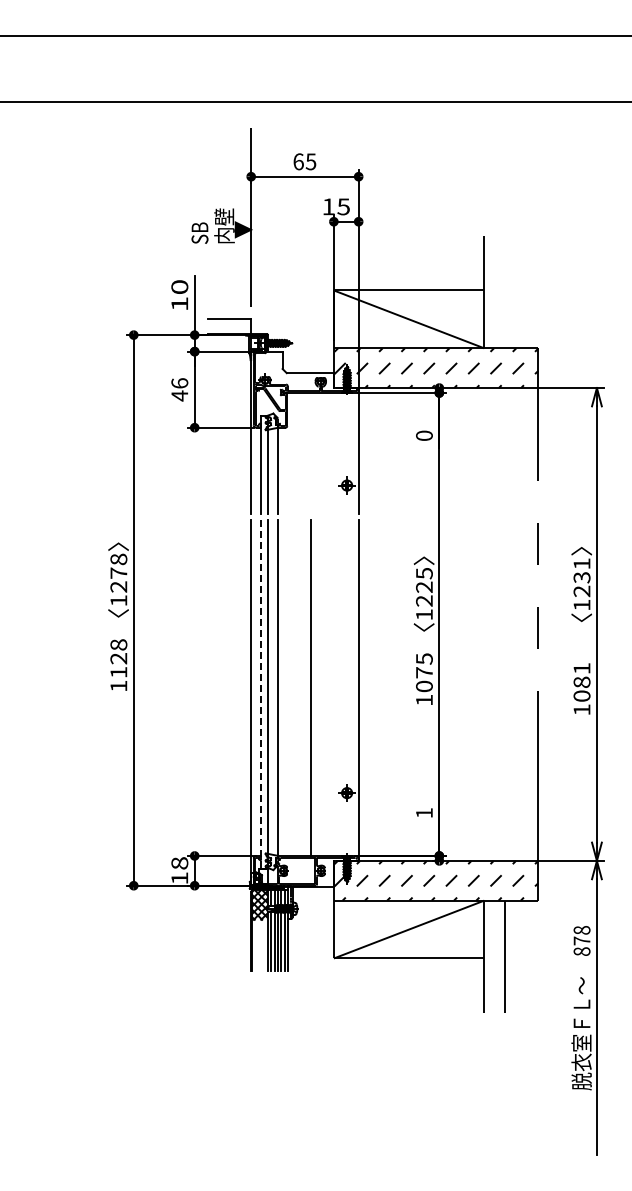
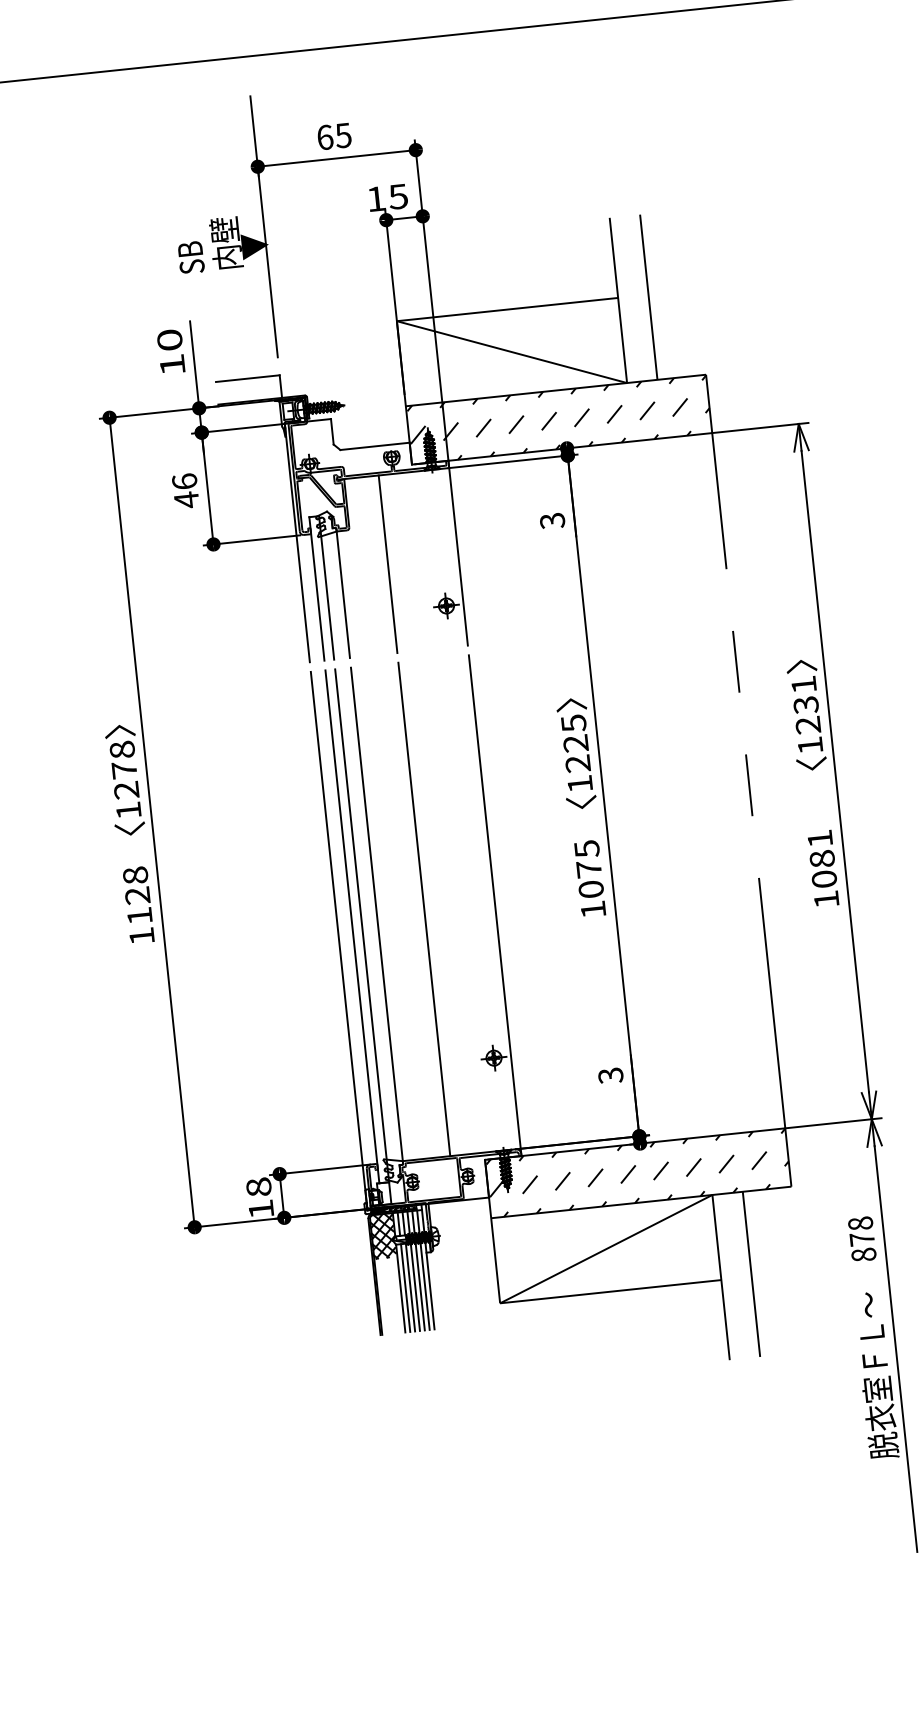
line: (505, 291) -> (649, 296), added
text: (424, 435) -> (552, 520), 0 -> 3
line: (310, 452) -> (387, 563), added
line: (261, 695) -> (353, 927), dashed -> solid
text: (424, 813) -> (610, 1076), 1 -> 3

